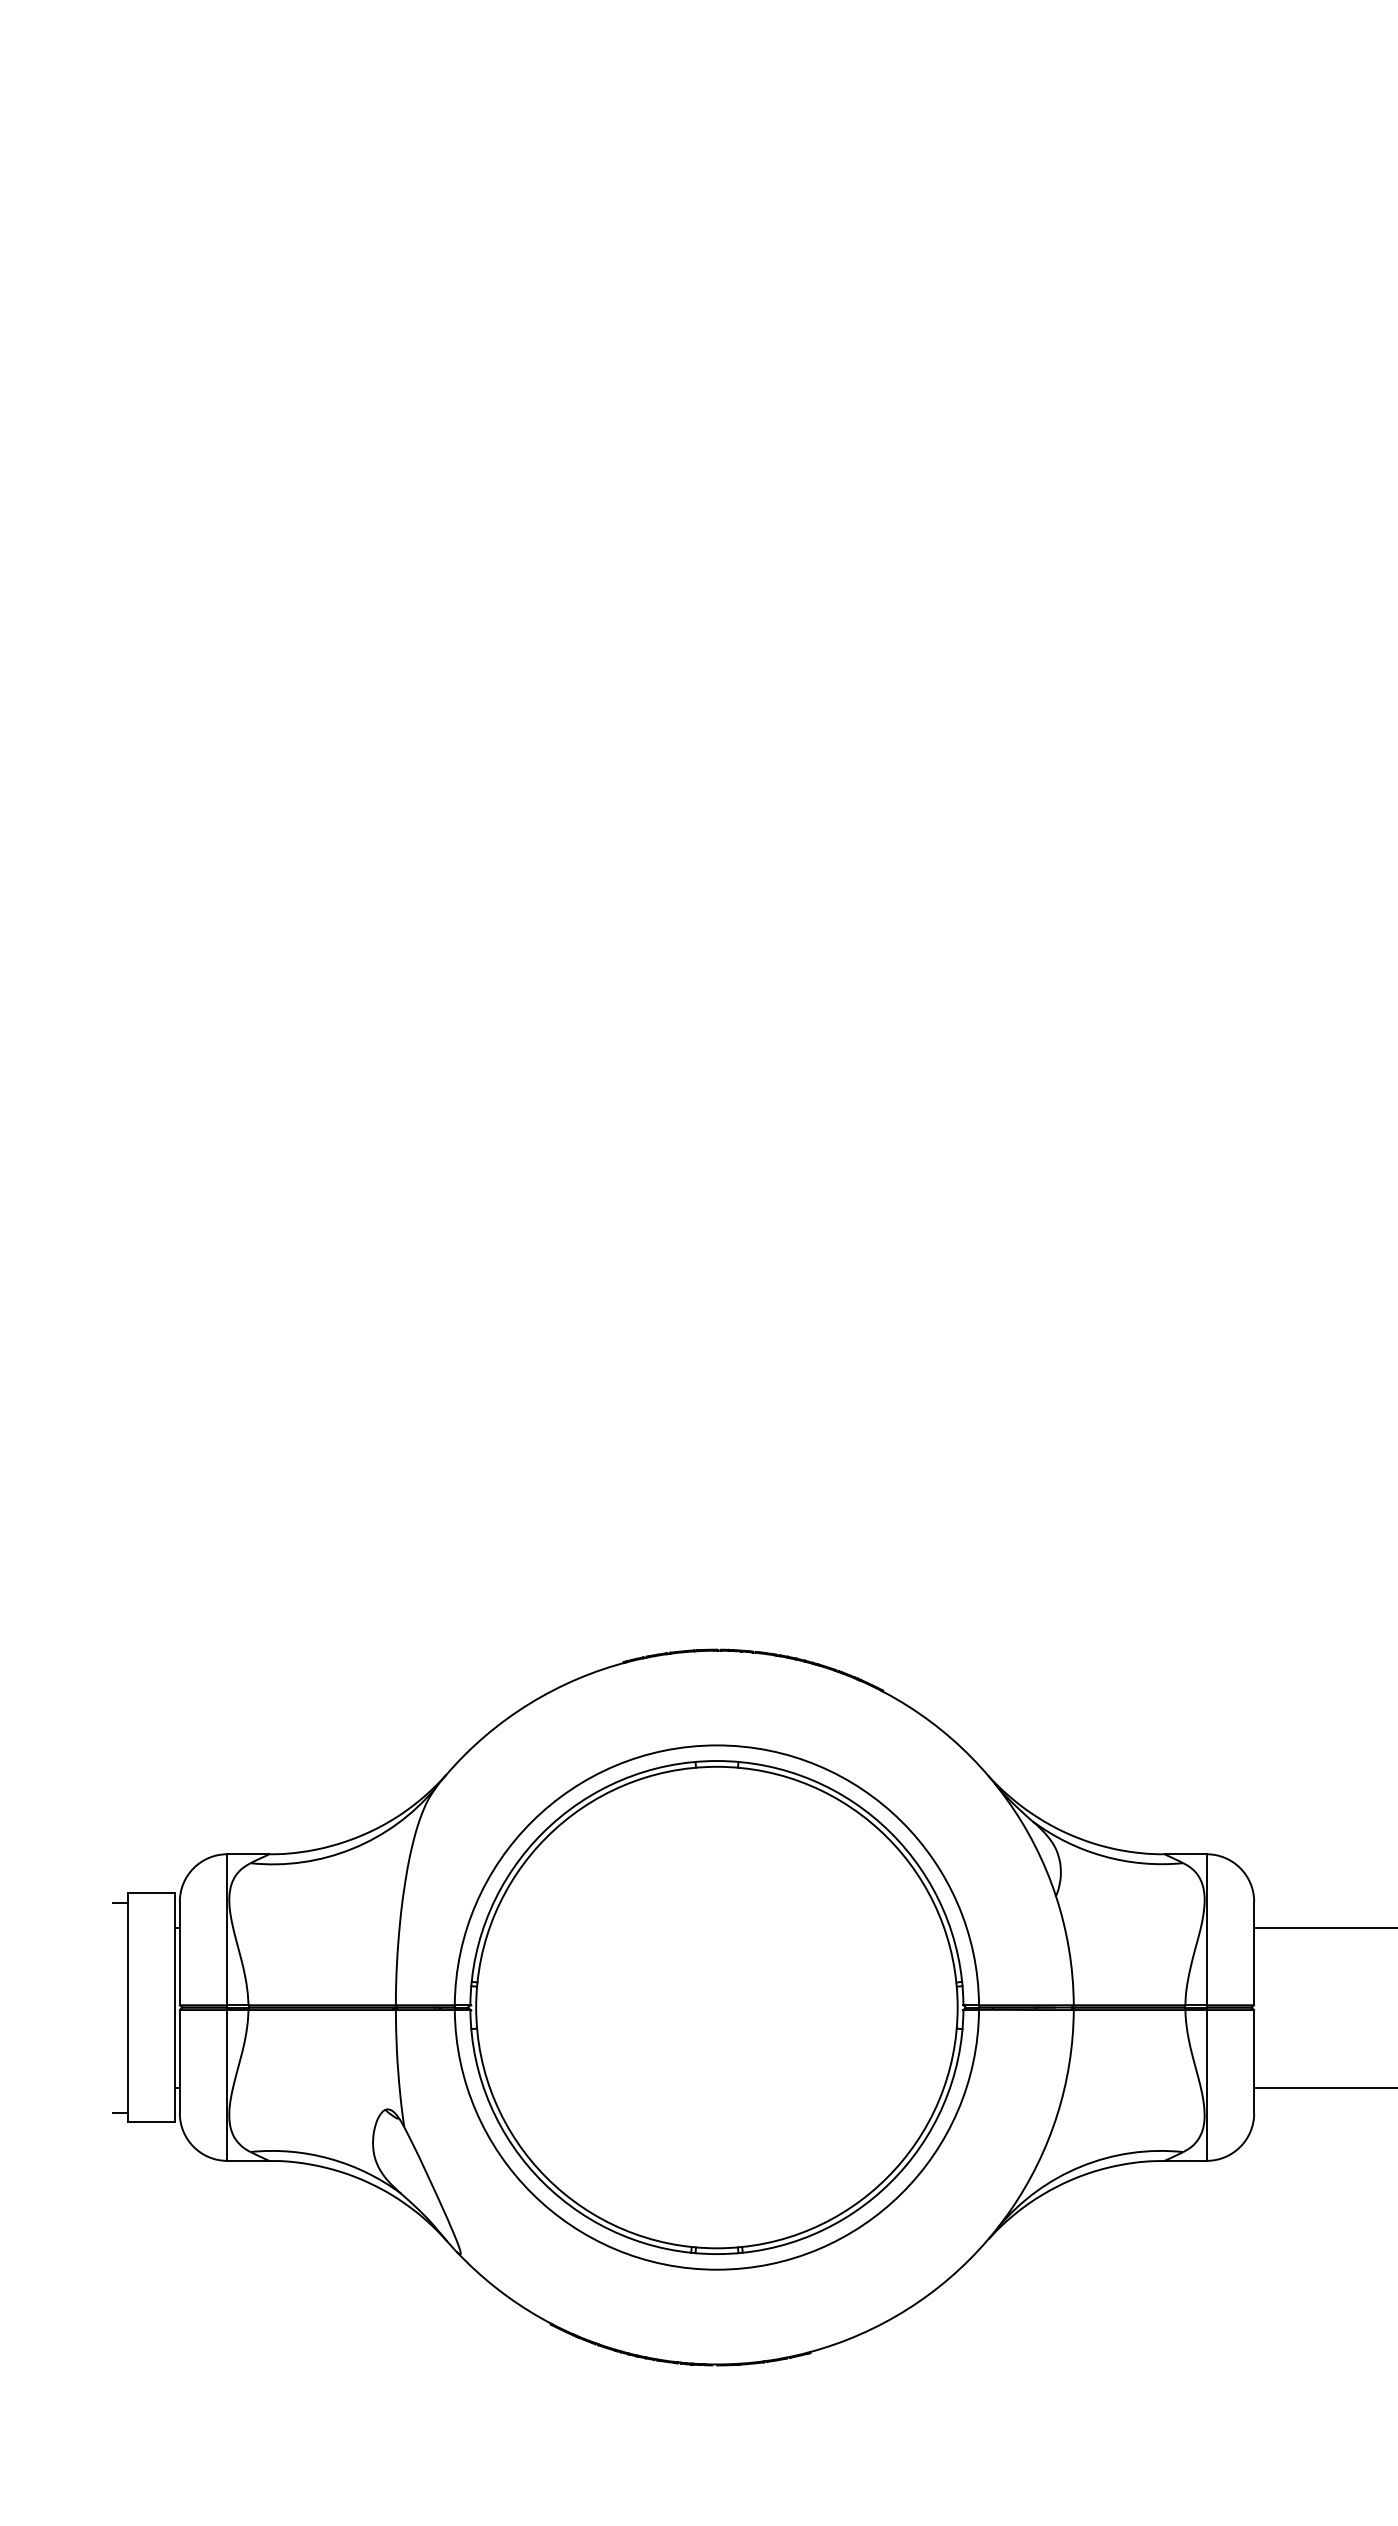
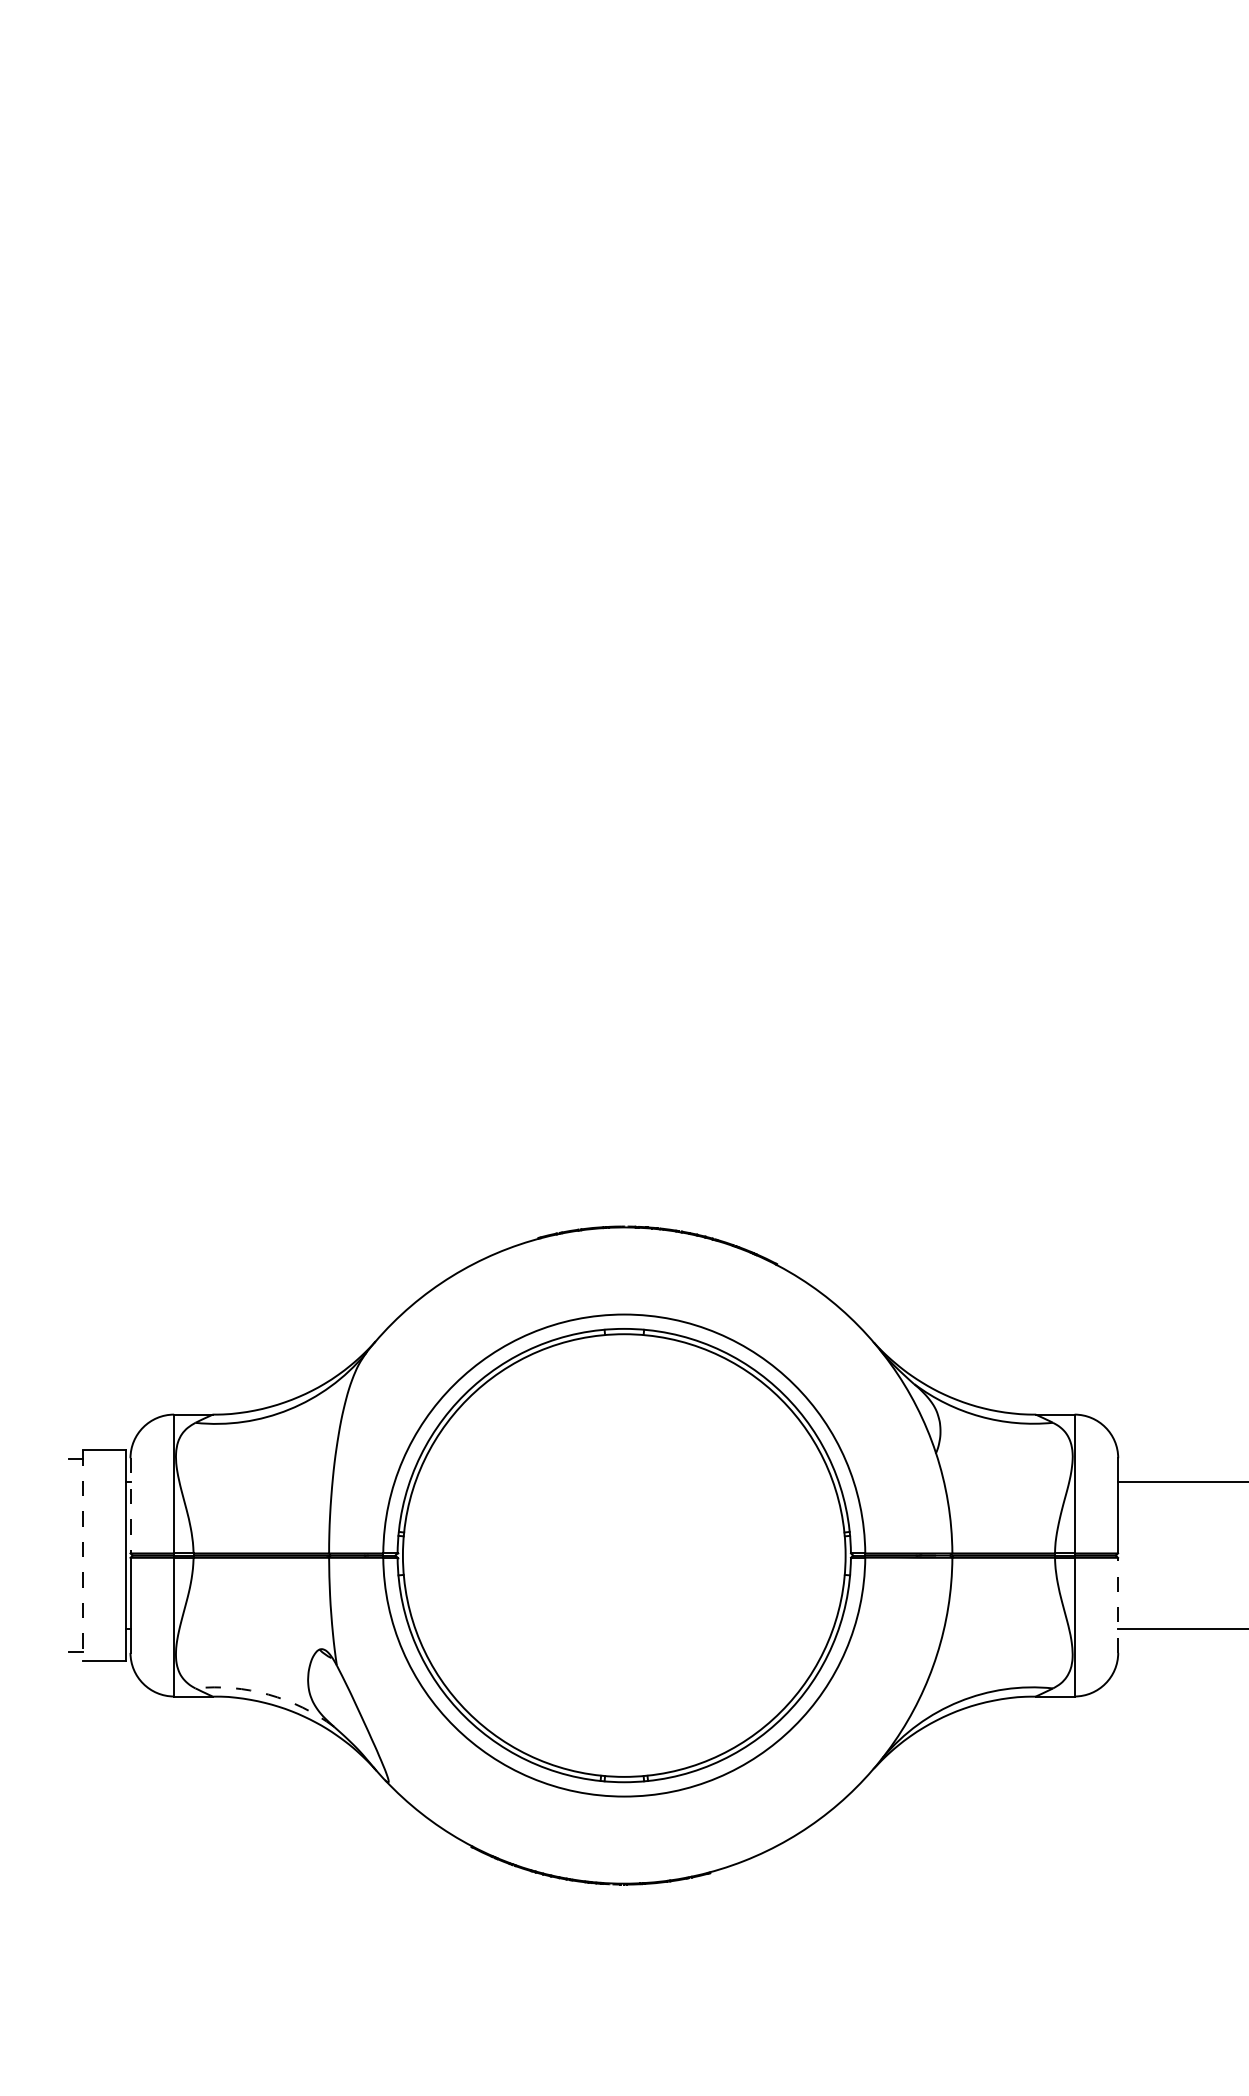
line: (179, 1953) -> (130, 1505), solid -> dashed
line: (127, 2008) -> (82, 1556), solid -> dashed
line: (1254, 2061) -> (1118, 1605), solid -> dashed
arc: (330, 2158) -> (269, 1694), solid -> dashed

